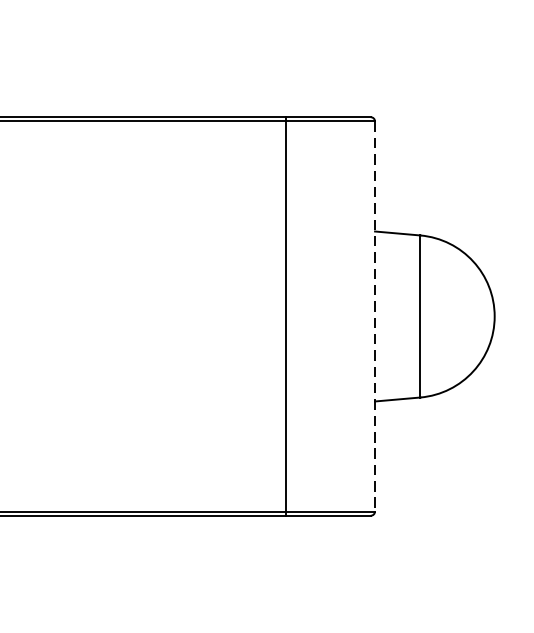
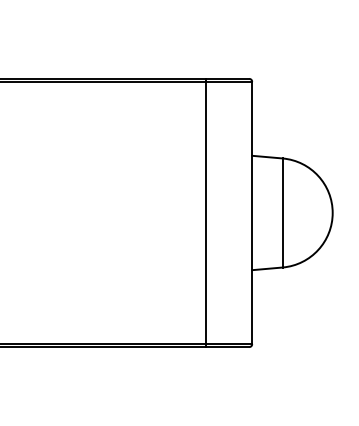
line: (286, 315) -> (206, 212), moved
line: (375, 317) -> (252, 213), dashed -> solid

